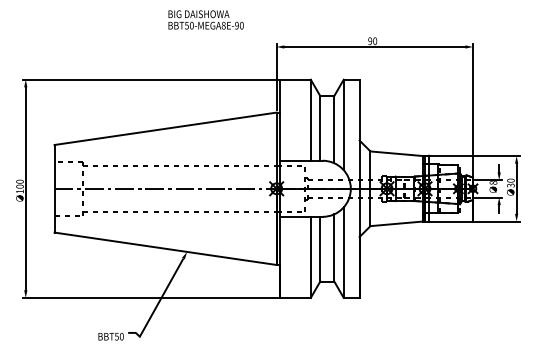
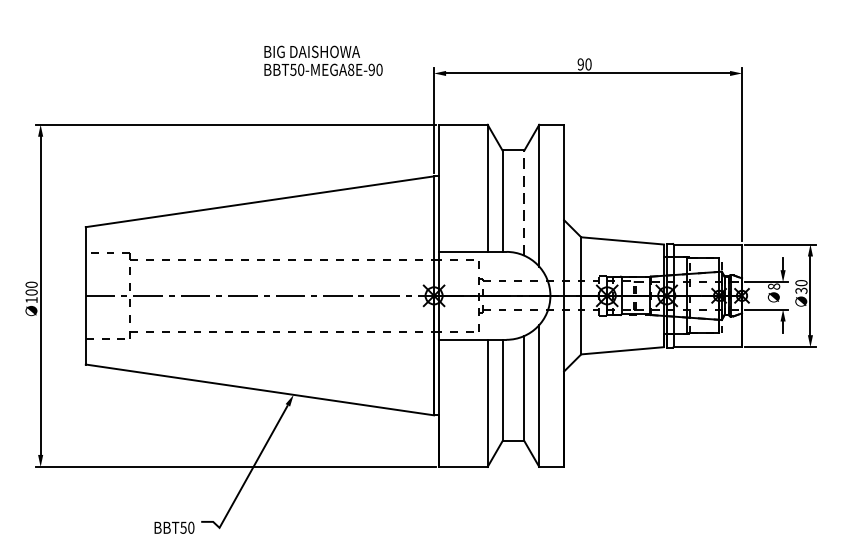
text: (205, 19) -> (322, 60), moved
line: (334, 129) -> (524, 202), solid -> dashed

